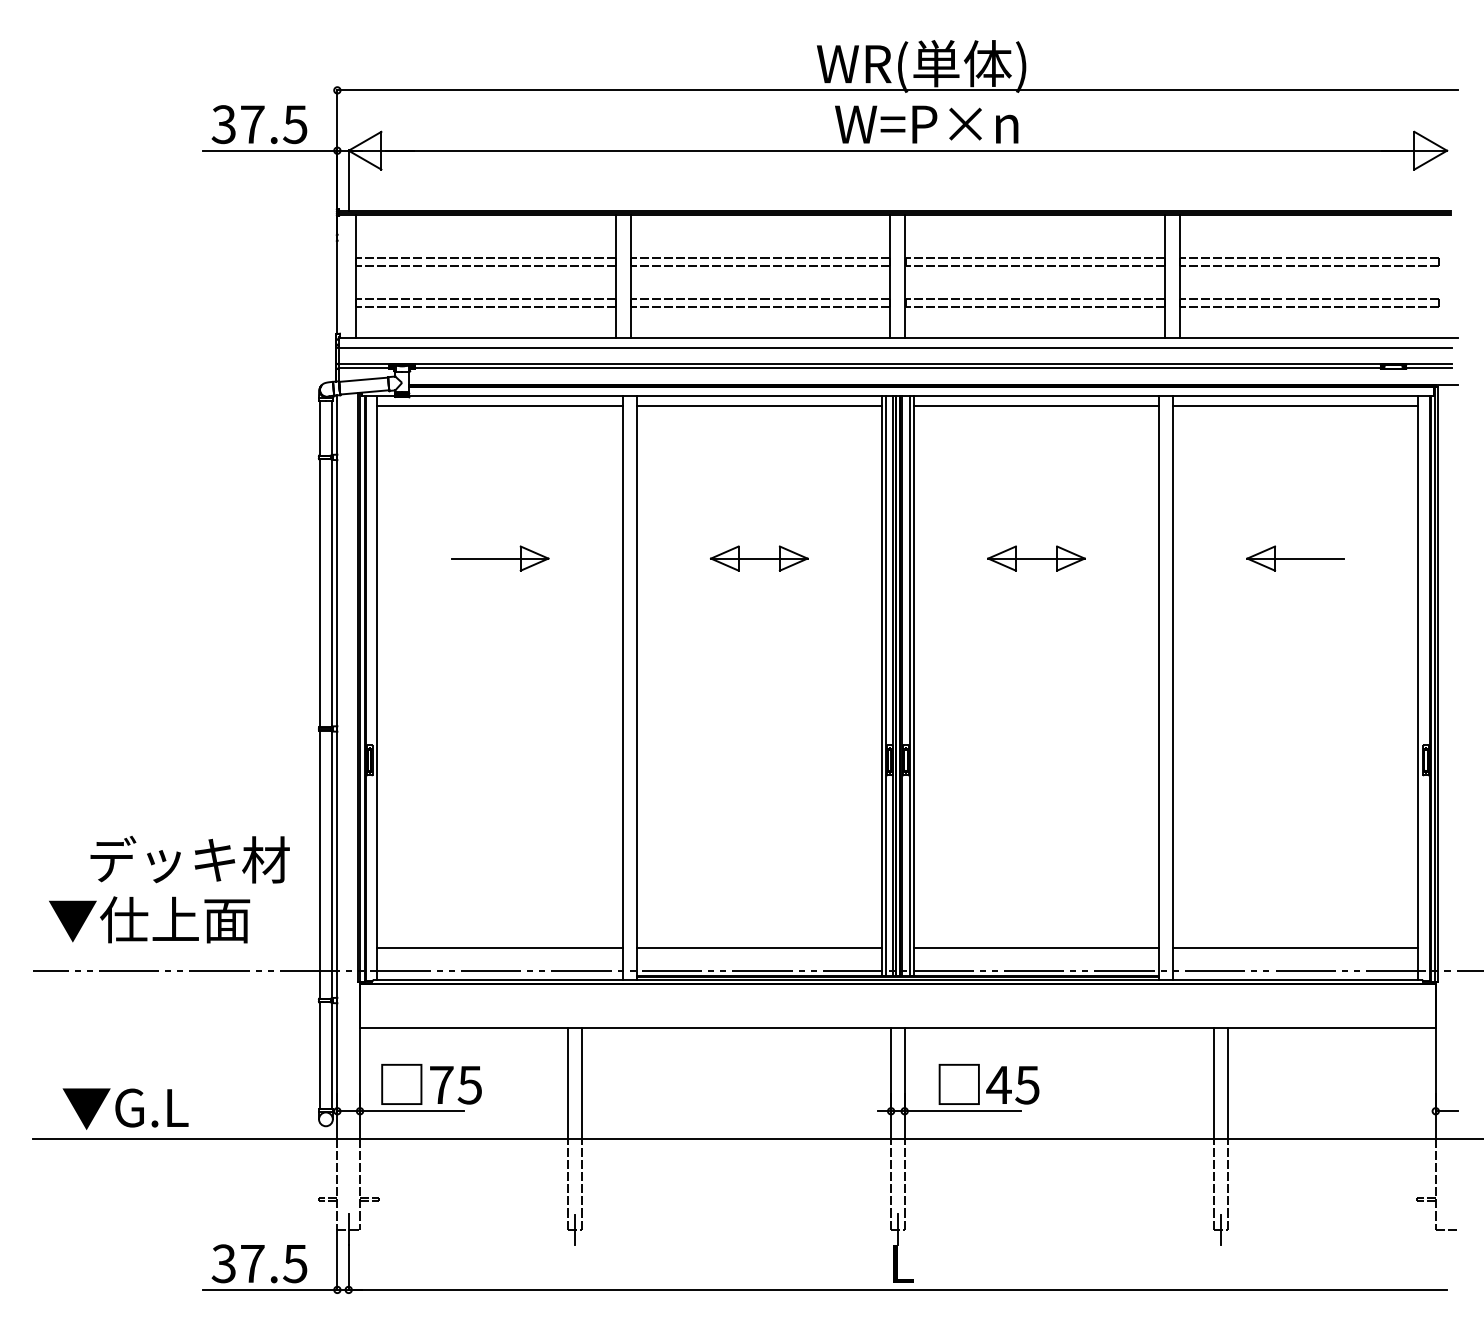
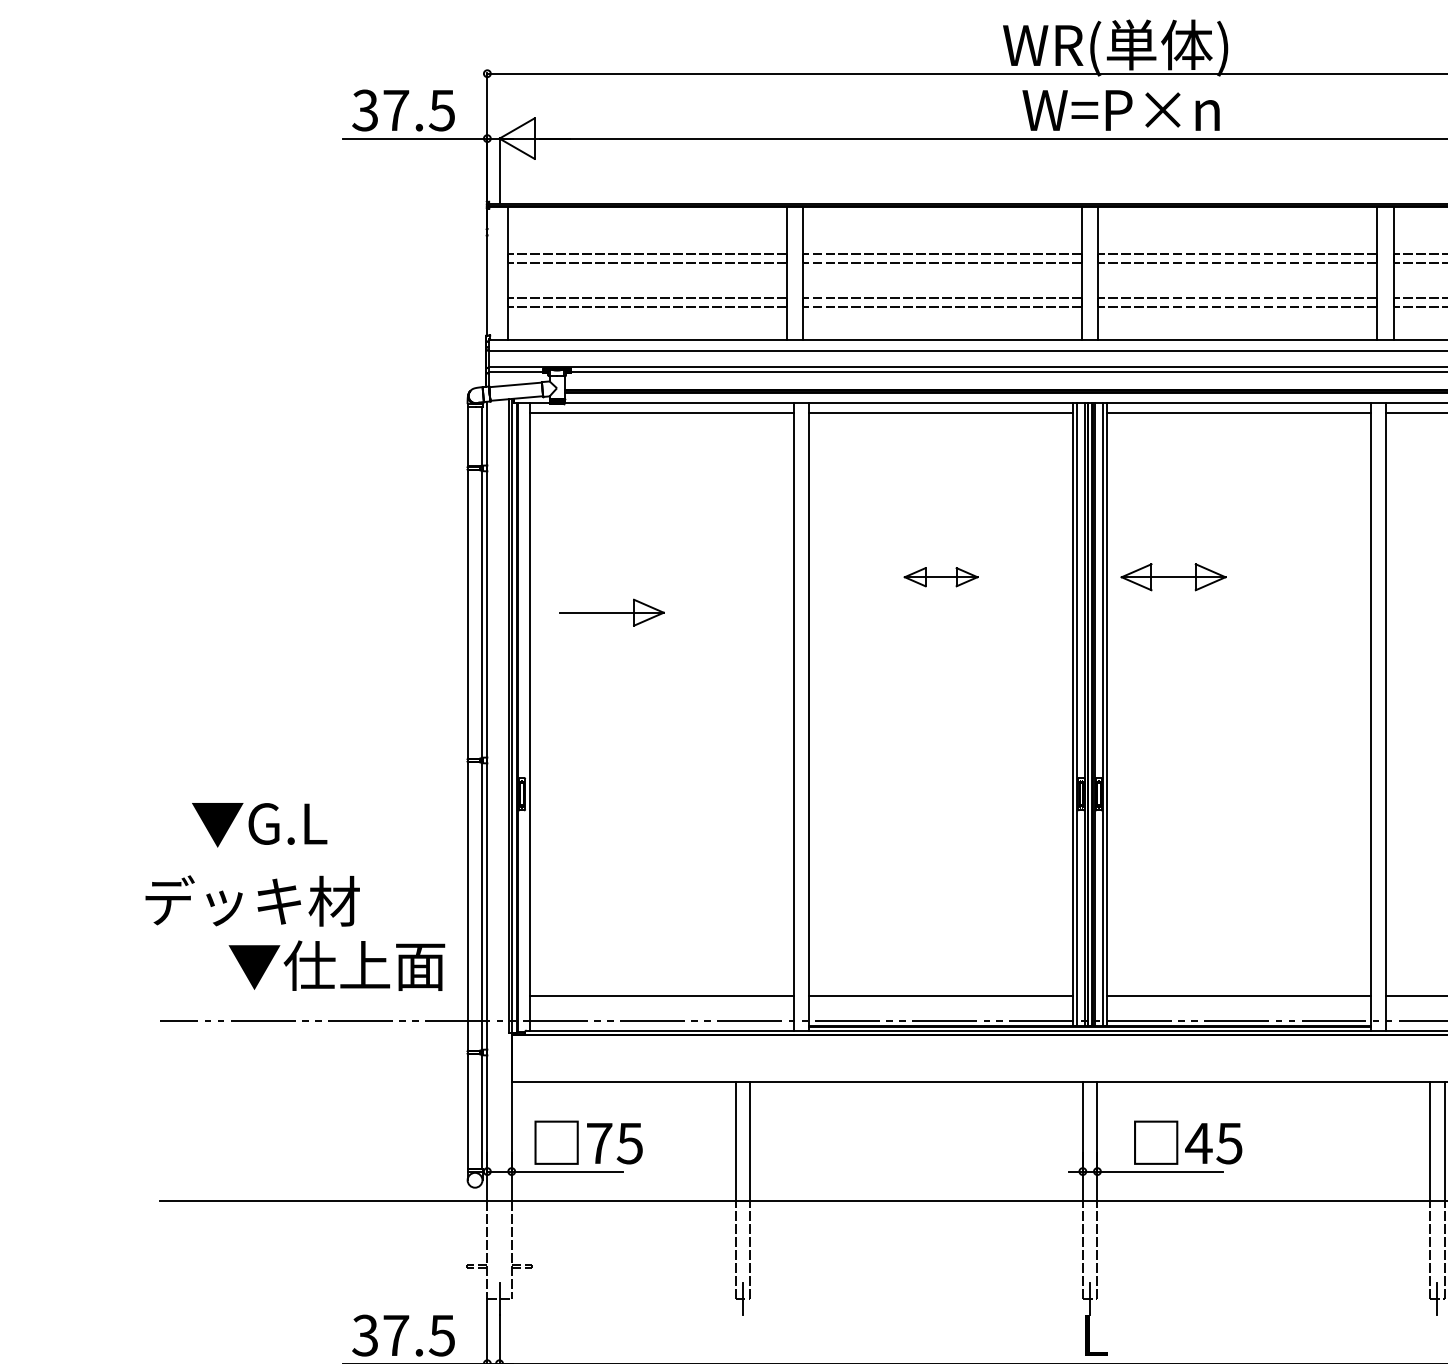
part: (500, 558) -> (612, 612), moved
part: (759, 558) -> (941, 577), size x0.7
part: (1036, 558) -> (1173, 577), moved
text: (189, 859) -> (251, 900), moved
text: (149, 919) -> (336, 965), moved
text: (125, 1108) -> (259, 824), moved

